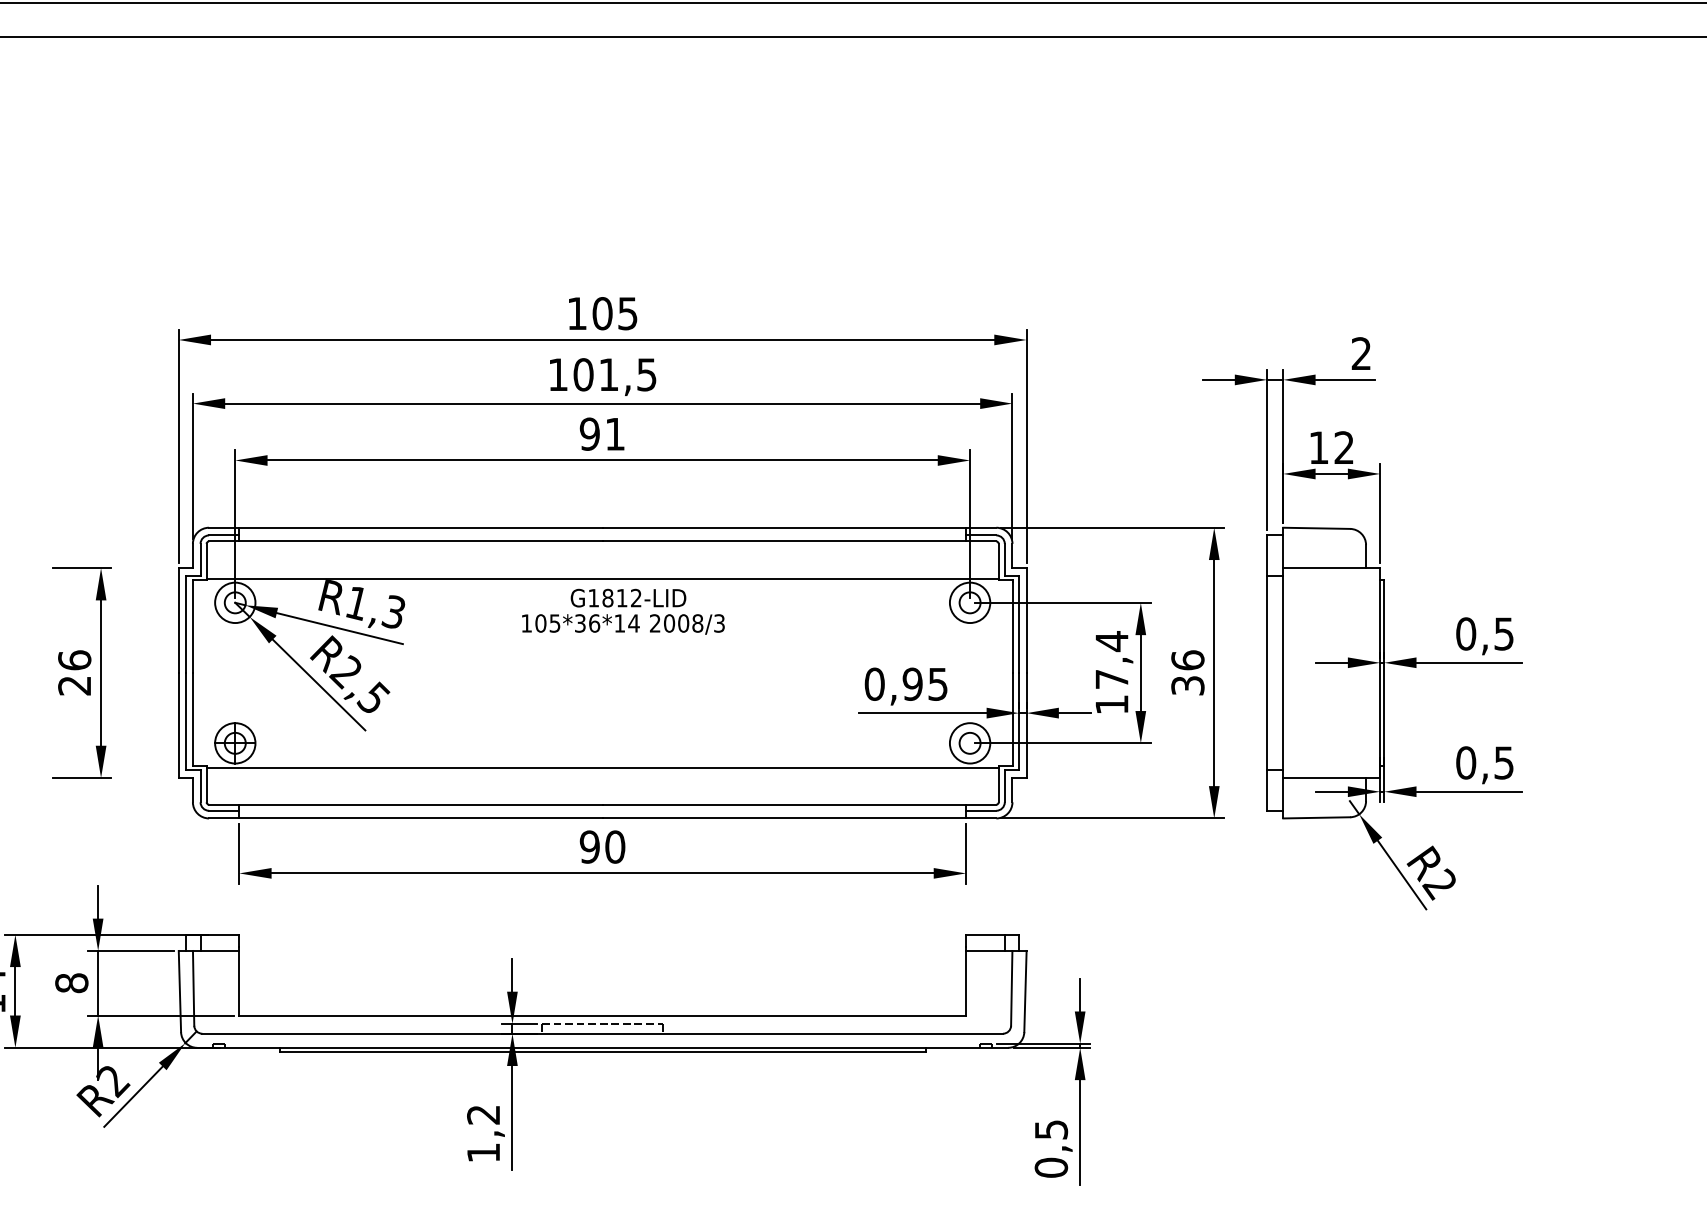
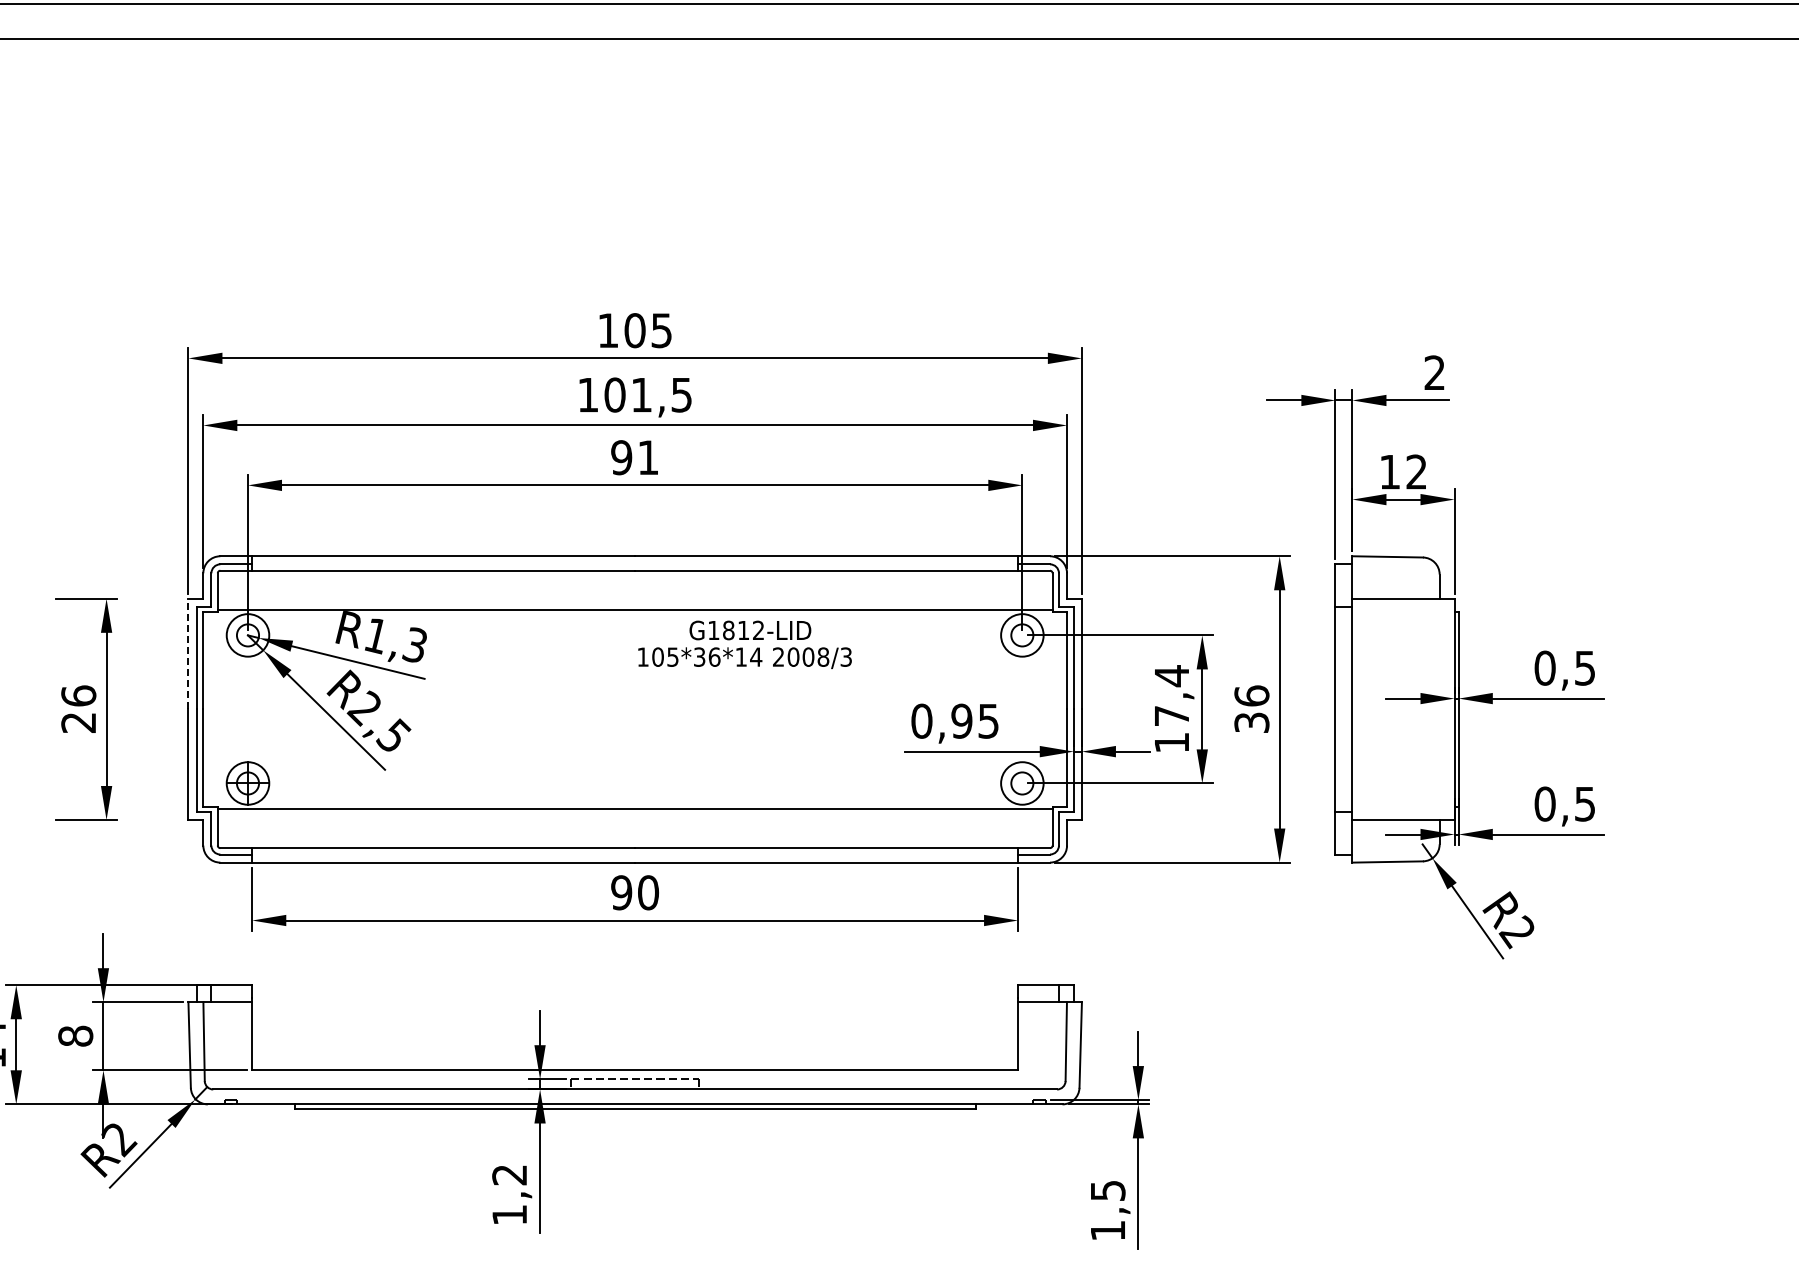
text: (622, 611) -> (744, 644), moved
line: (178, 620) -> (188, 653), solid -> dashed
text: (1050, 1167) -> (1107, 1230), 0,5 -> 1,5

